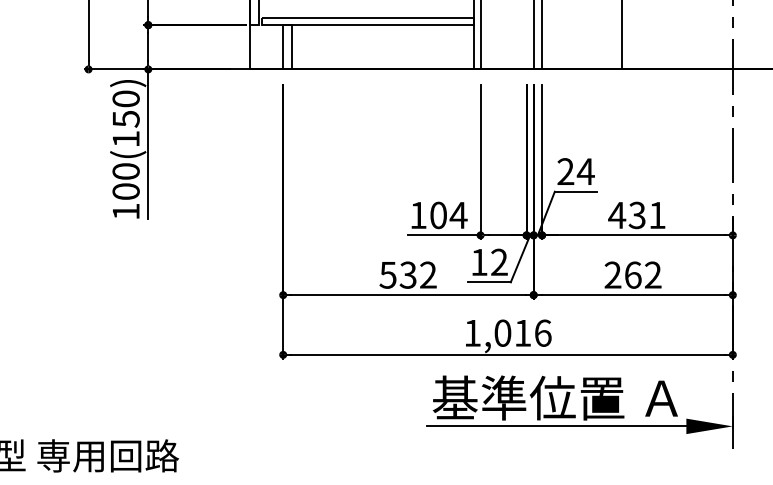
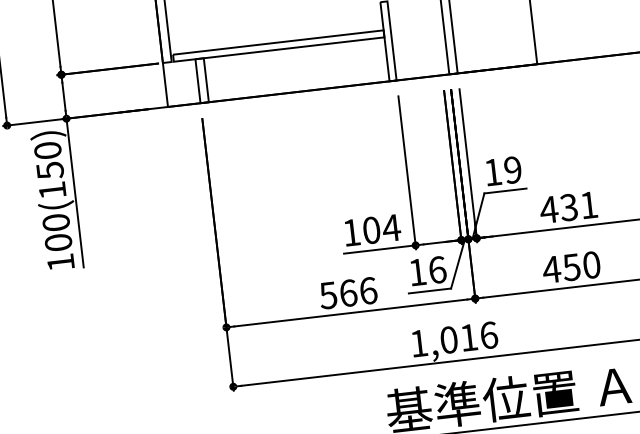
text: (575, 171) -> (502, 171), 24 -> 19
text: (499, 262) -> (437, 270), 12 -> 16
text: (417, 274) -> (357, 291), 532 -> 566
text: (632, 274) -> (571, 266), 262 -> 450

